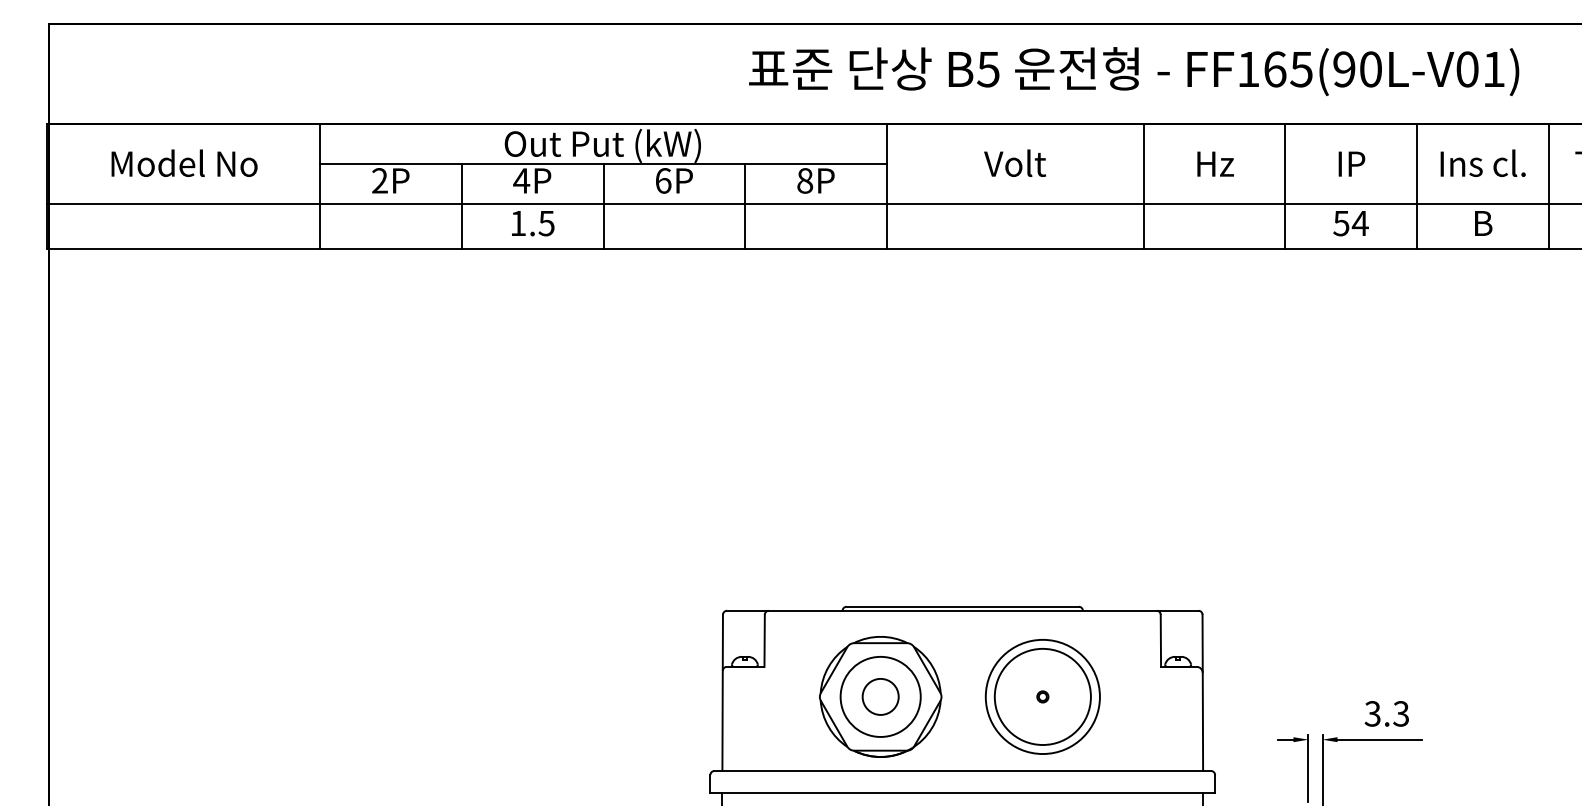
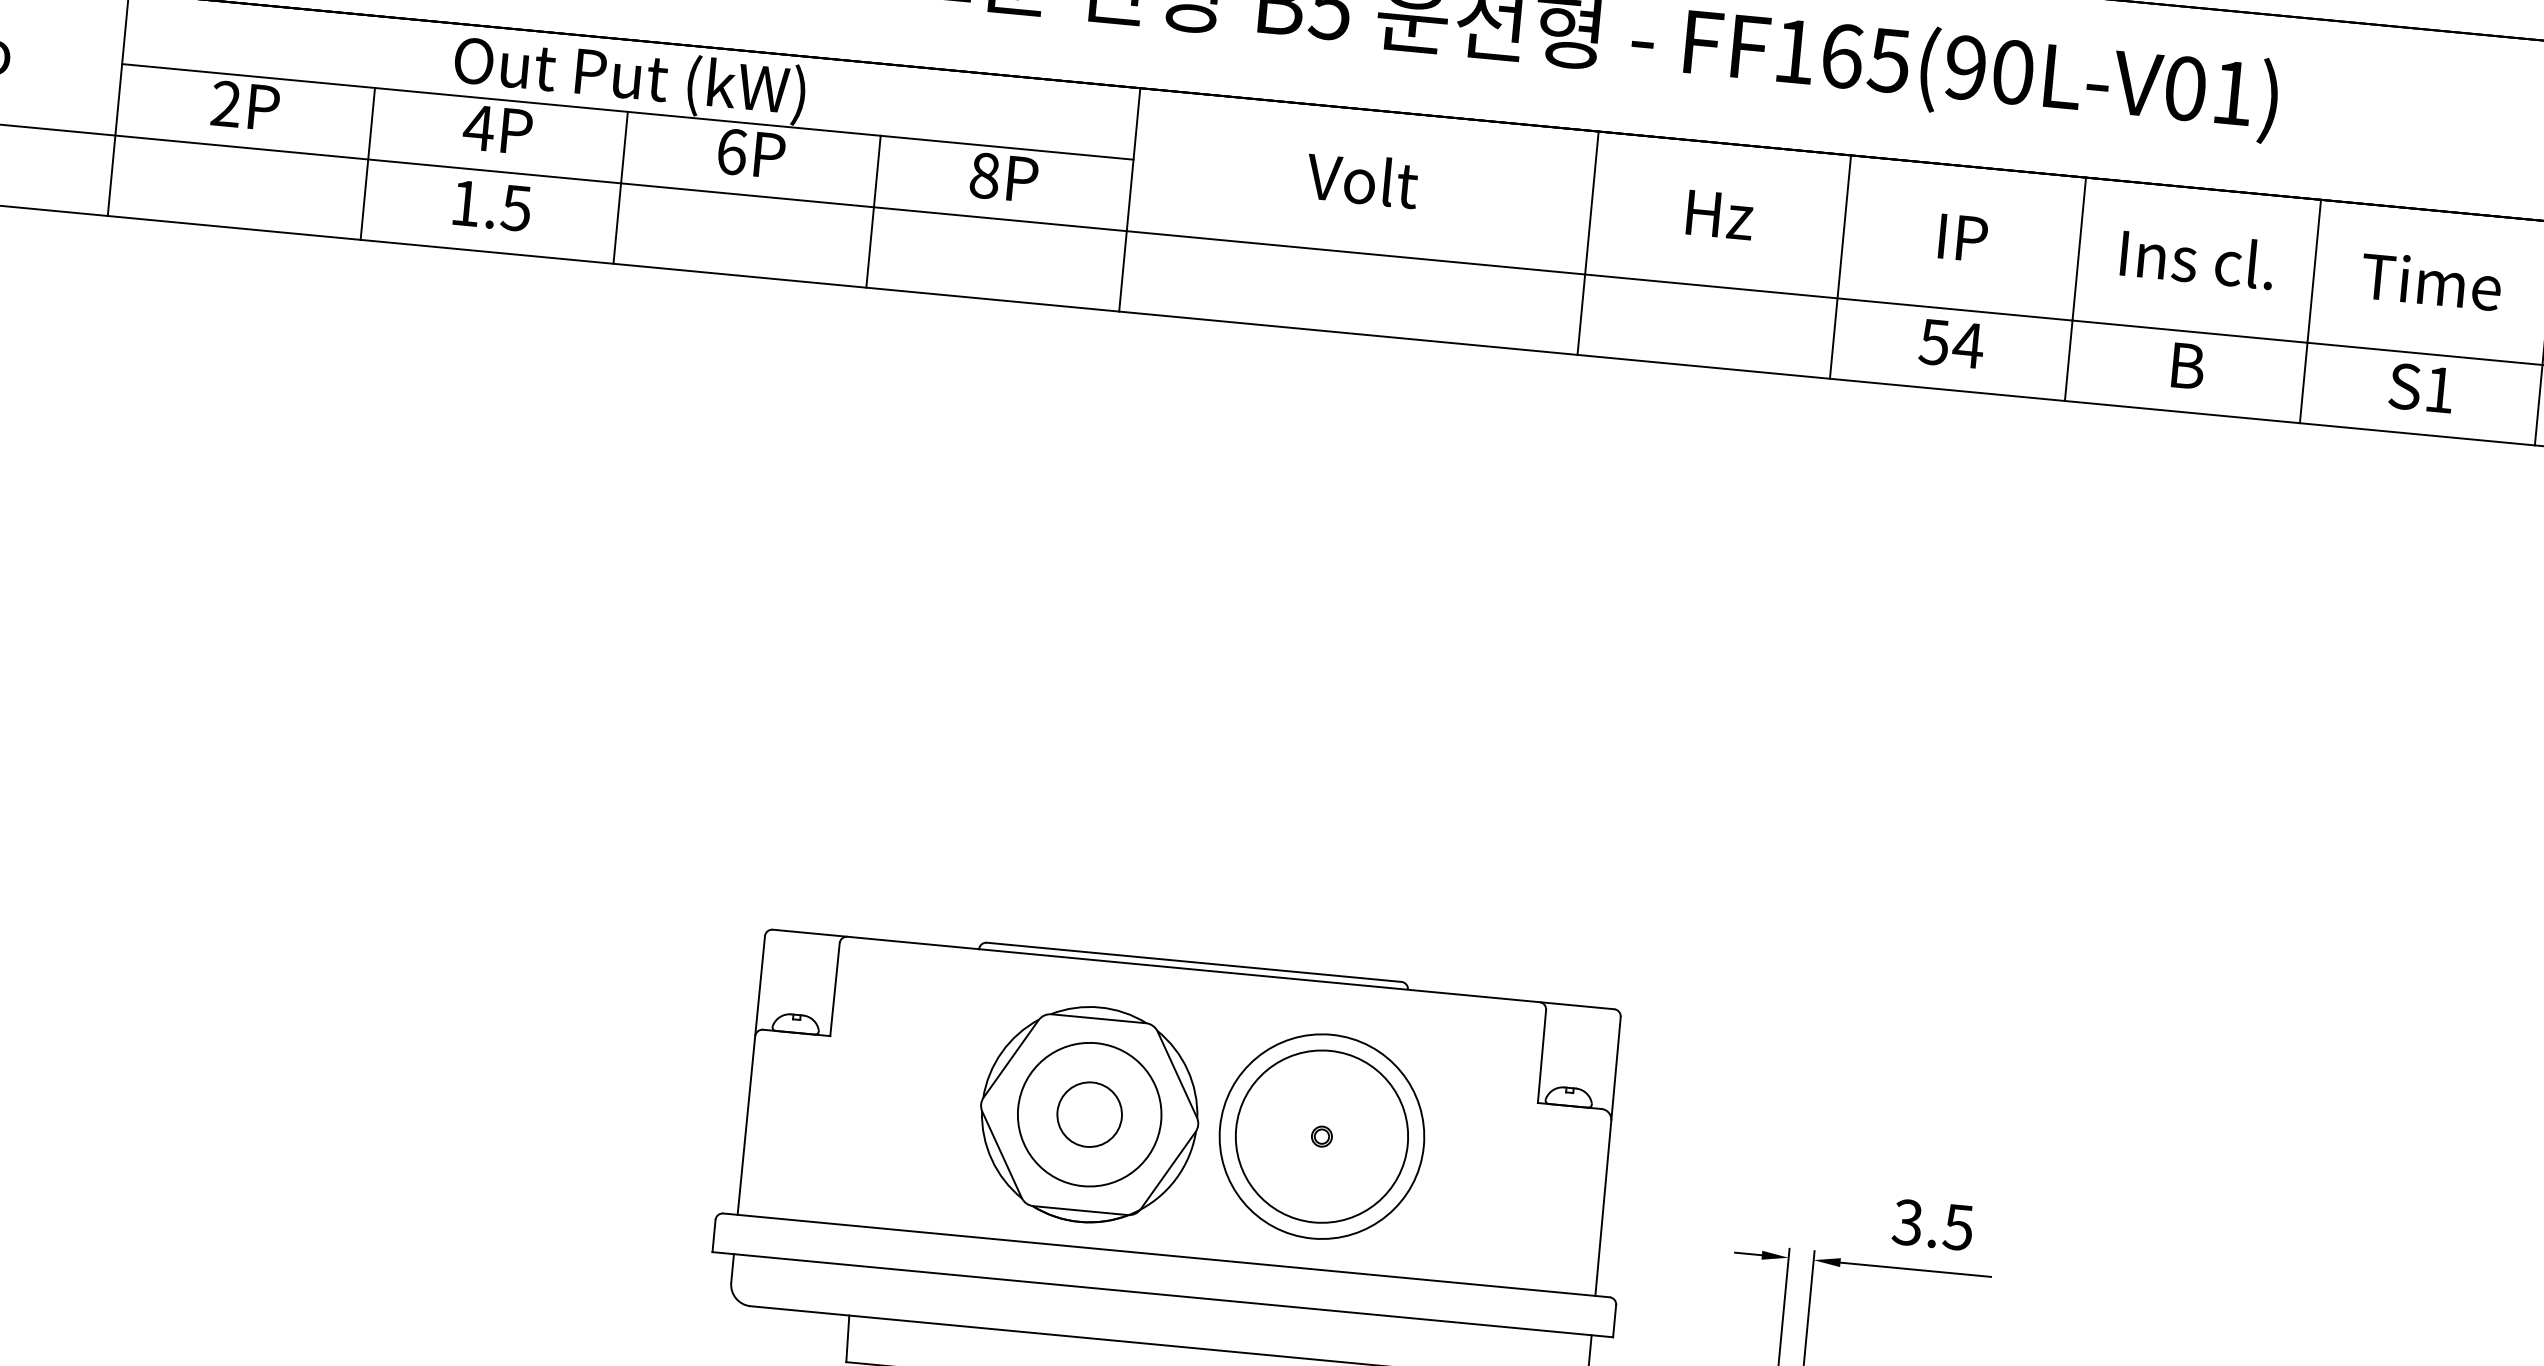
part: (880, 696) -> (1089, 1113), moved
text: (1401, 713) -> (1959, 1226), 3.3 -> 3.5

